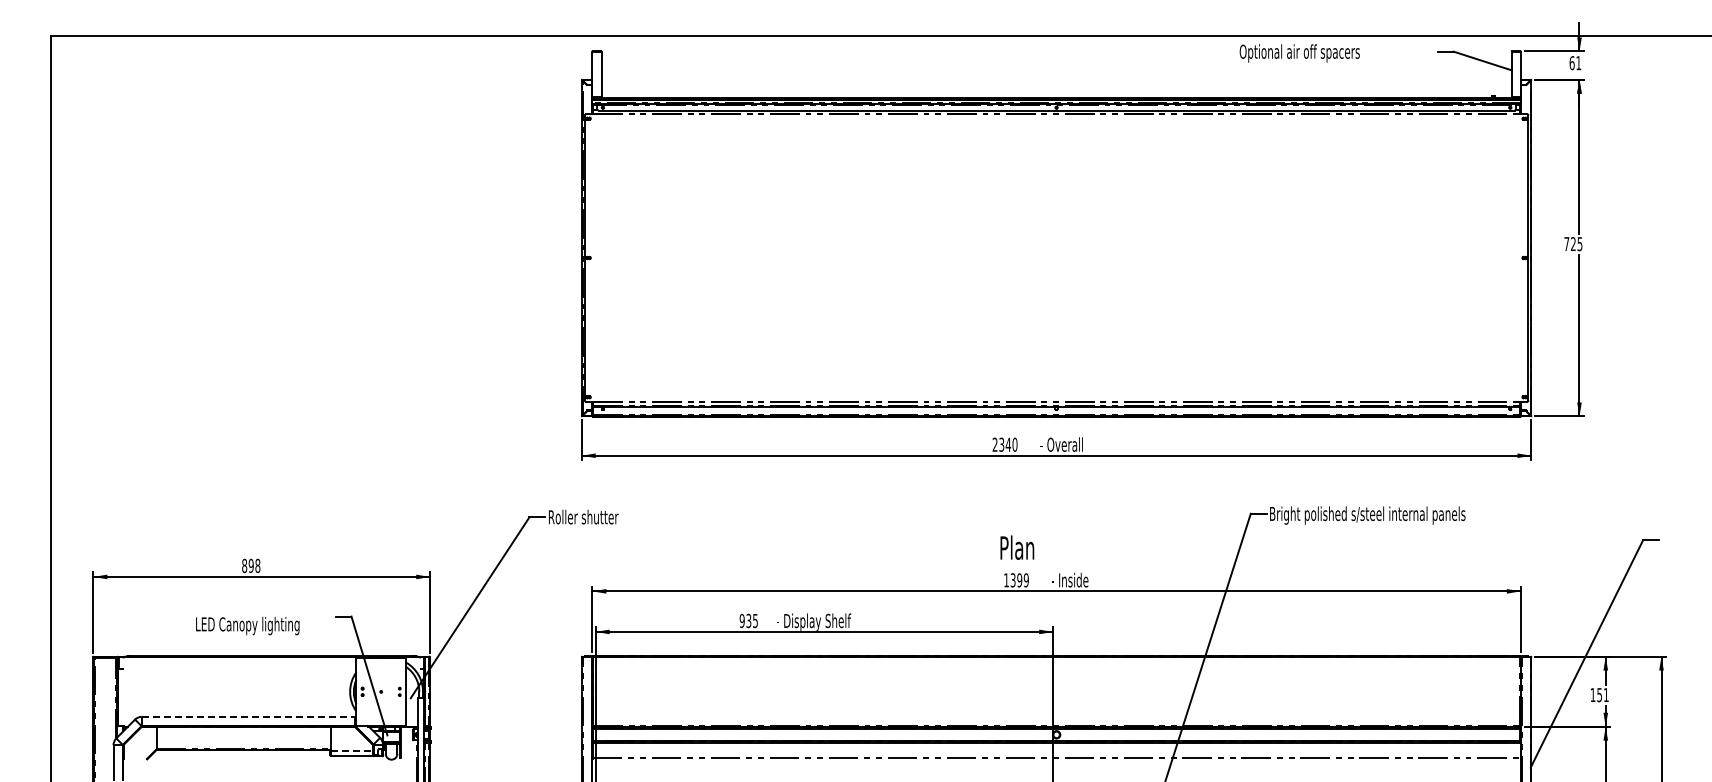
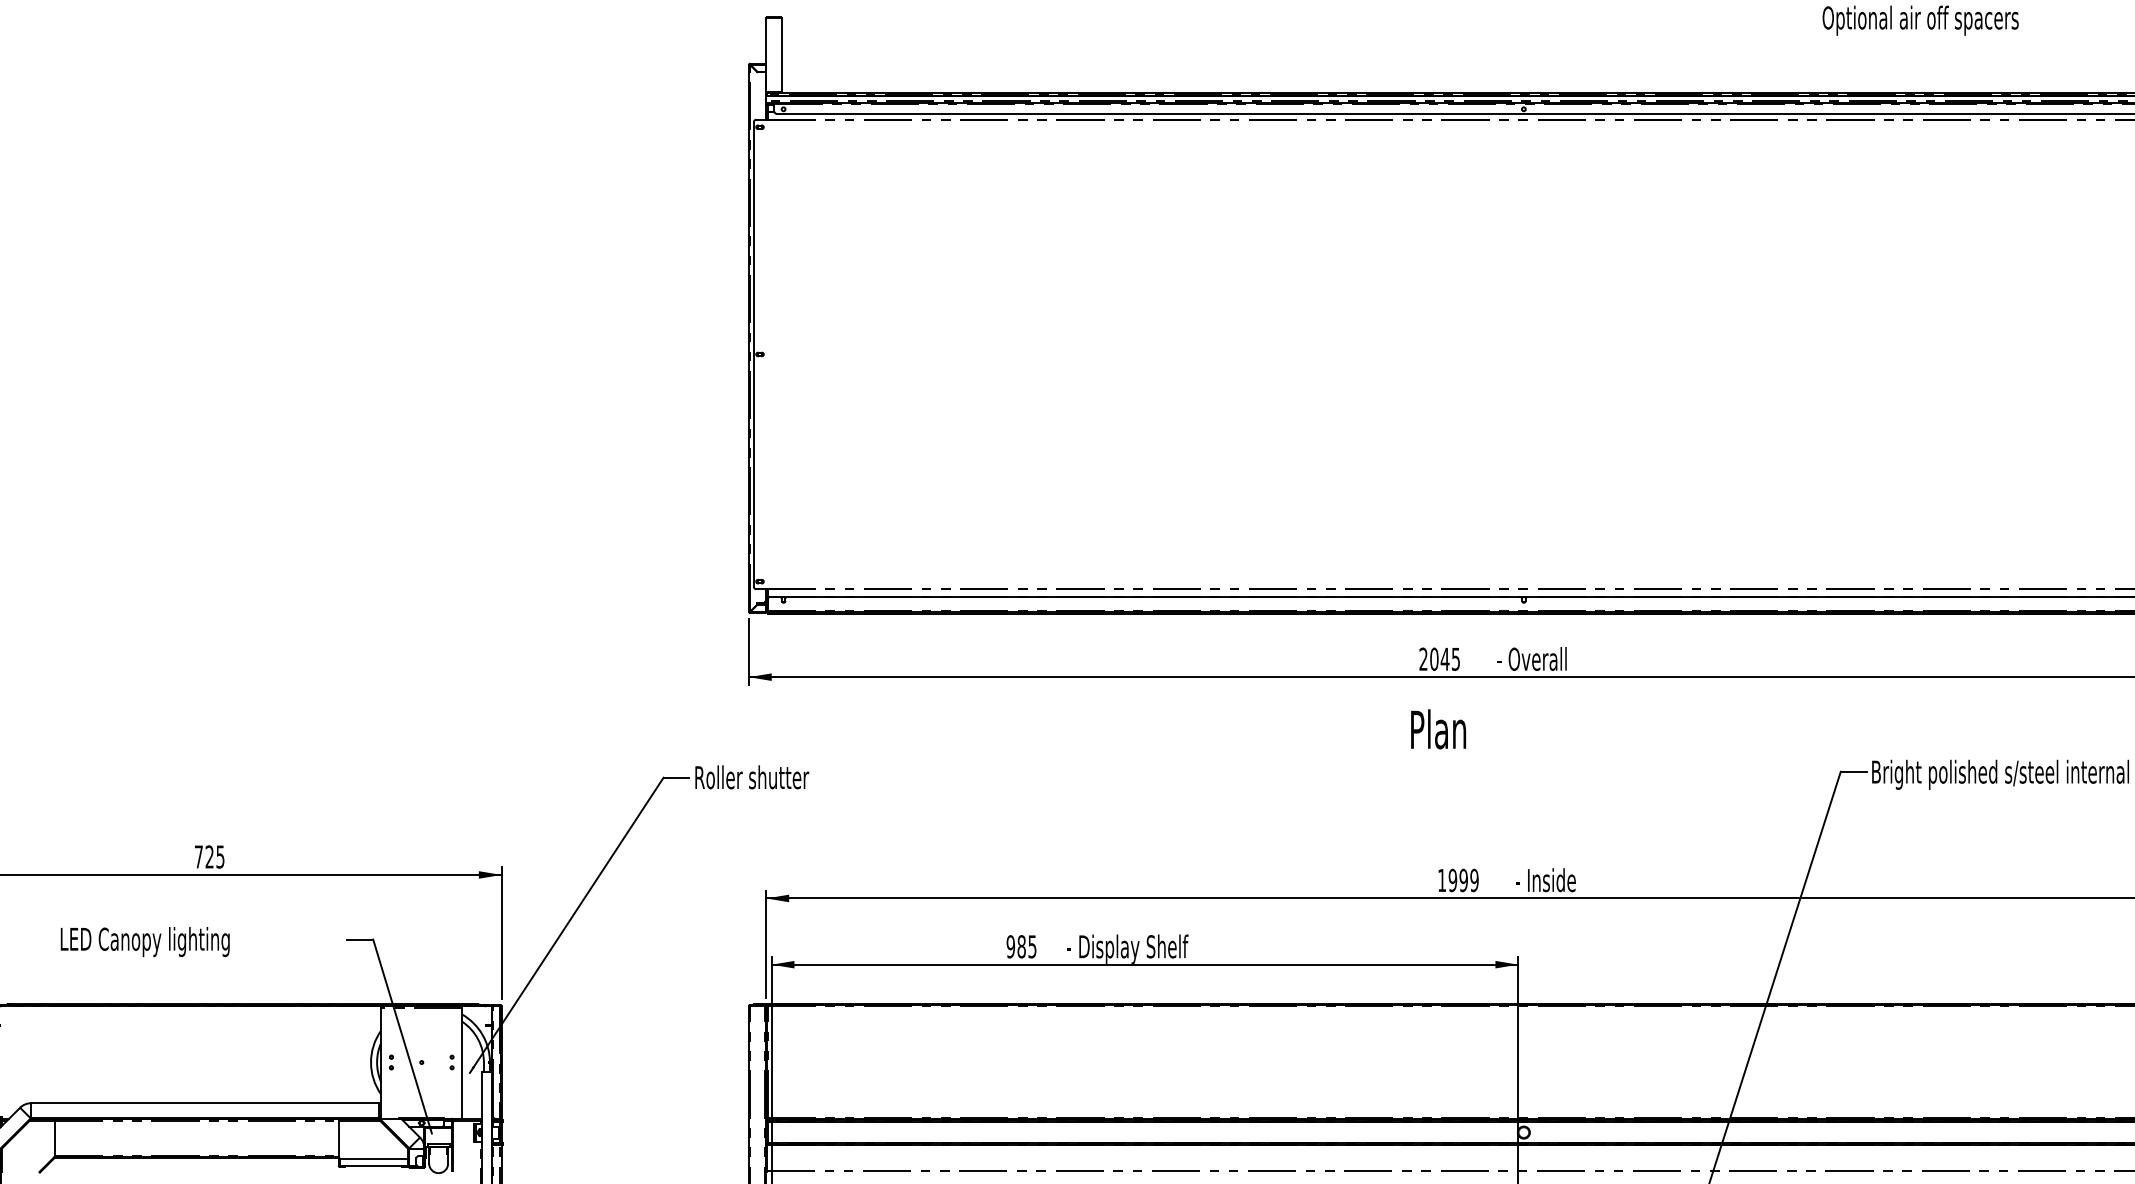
text: (1008, 444) -> (1445, 658), 2340 -> 2045
text: (1017, 547) -> (1438, 728), moved
text: (251, 565) -> (210, 856), 898 -> 725
text: (1012, 580) -> (1451, 880), 1399 -> 1999
text: (748, 620) -> (1021, 946), 935 -> 985
text: (247, 625) -> (144, 941), moved
line: (248, 716) -> (205, 1102), dashed -> solid
line: (352, 750) -> (374, 1158), dashed -> solid

